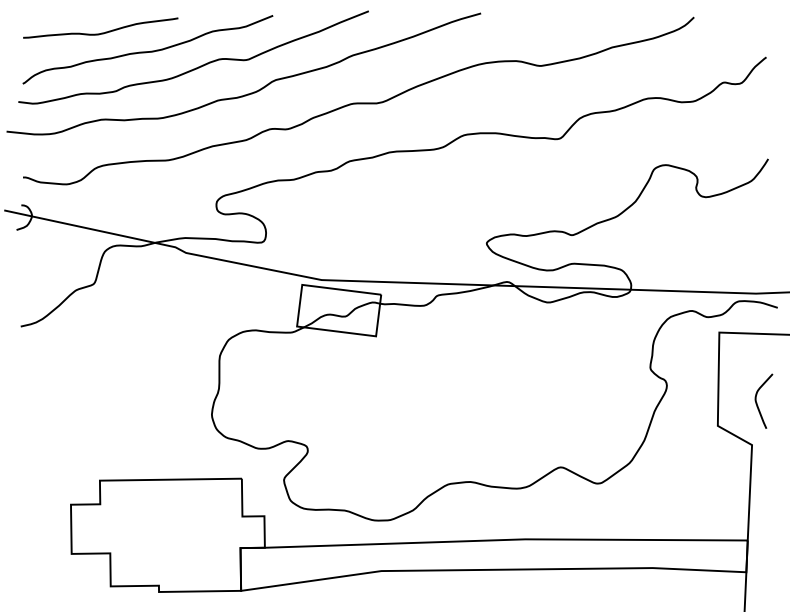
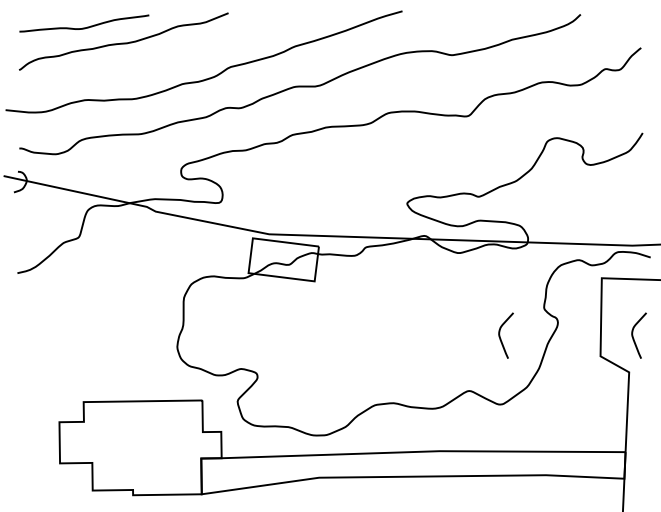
curve: (198, 66) -> (166, 55), removed
curve: (598, 402) -> (500, 336), added

